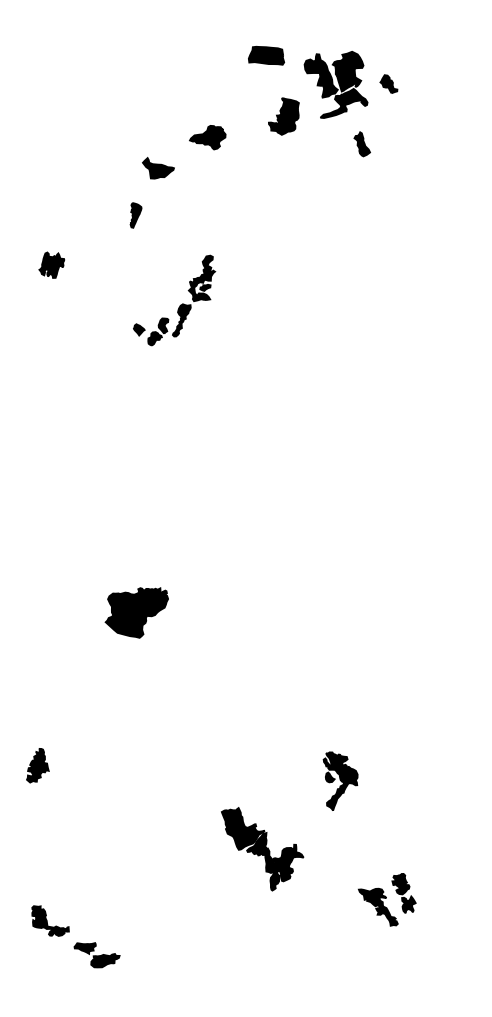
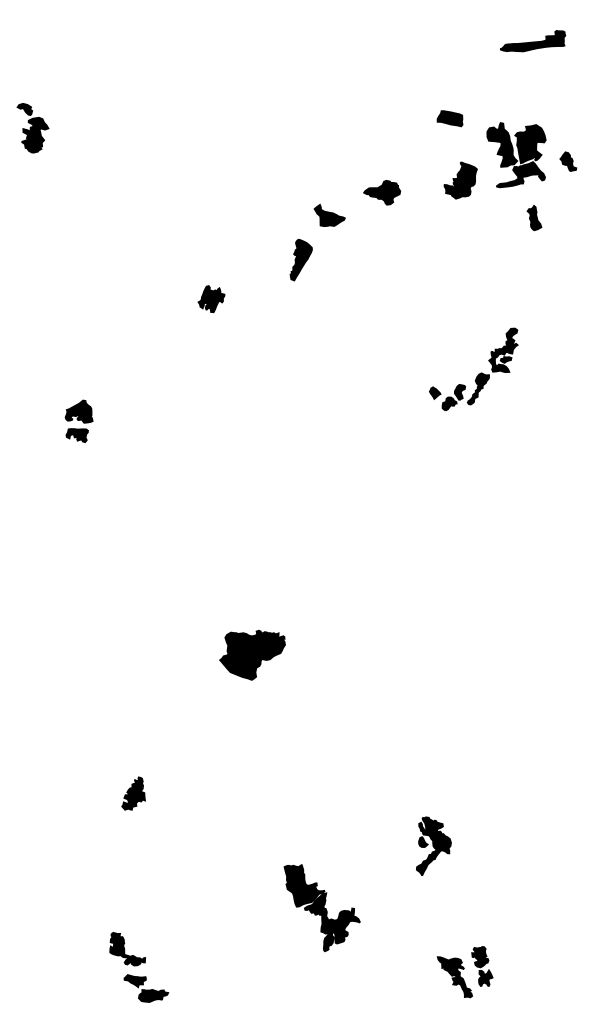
part: (265, 56) -> (449, 118), size x0.71
part: (135, 214) -> (300, 259), size x1.67
part: (179, 304) -> (478, 373), moved
part: (263, 848) -> (321, 908), moved
part: (97, 954) -> (146, 988), moved

